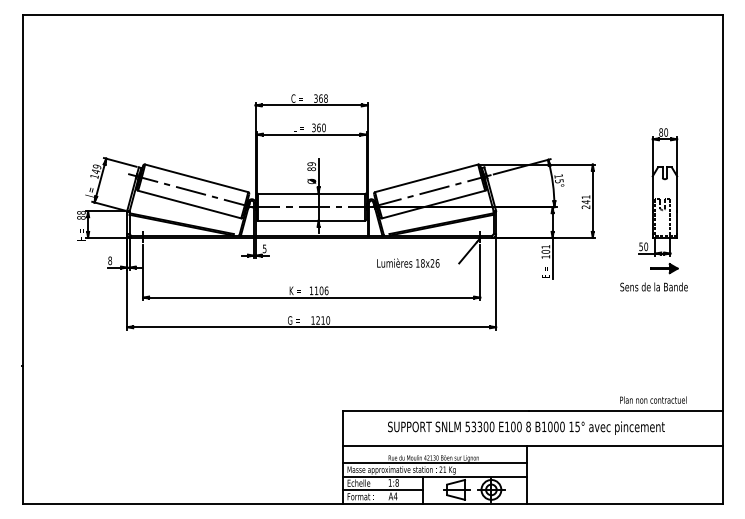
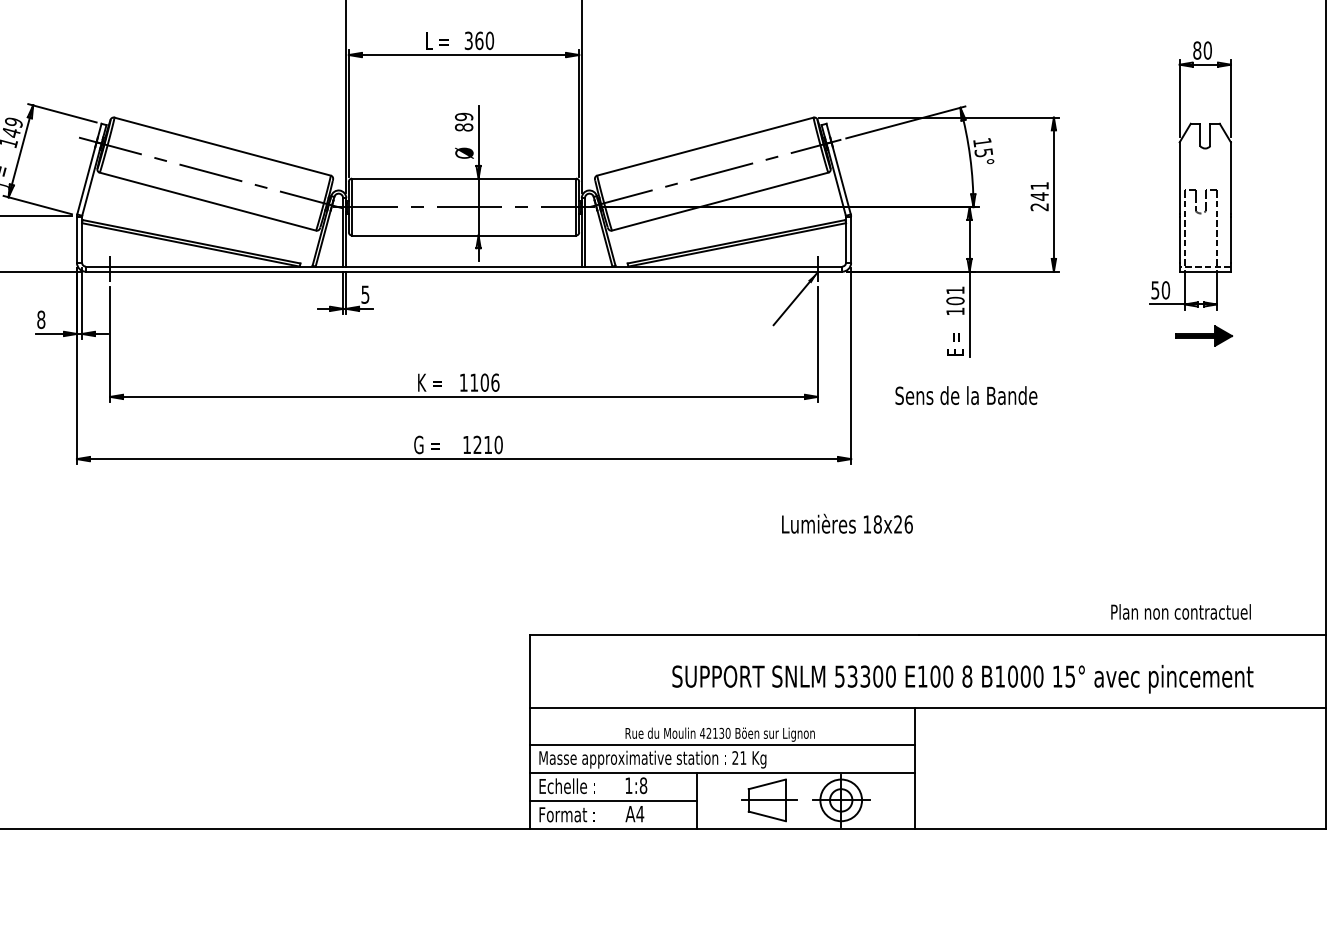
text: (408, 262) -> (847, 522), moved
text: (653, 286) -> (965, 394), moved
text: (526, 427) -> (963, 677), moved

